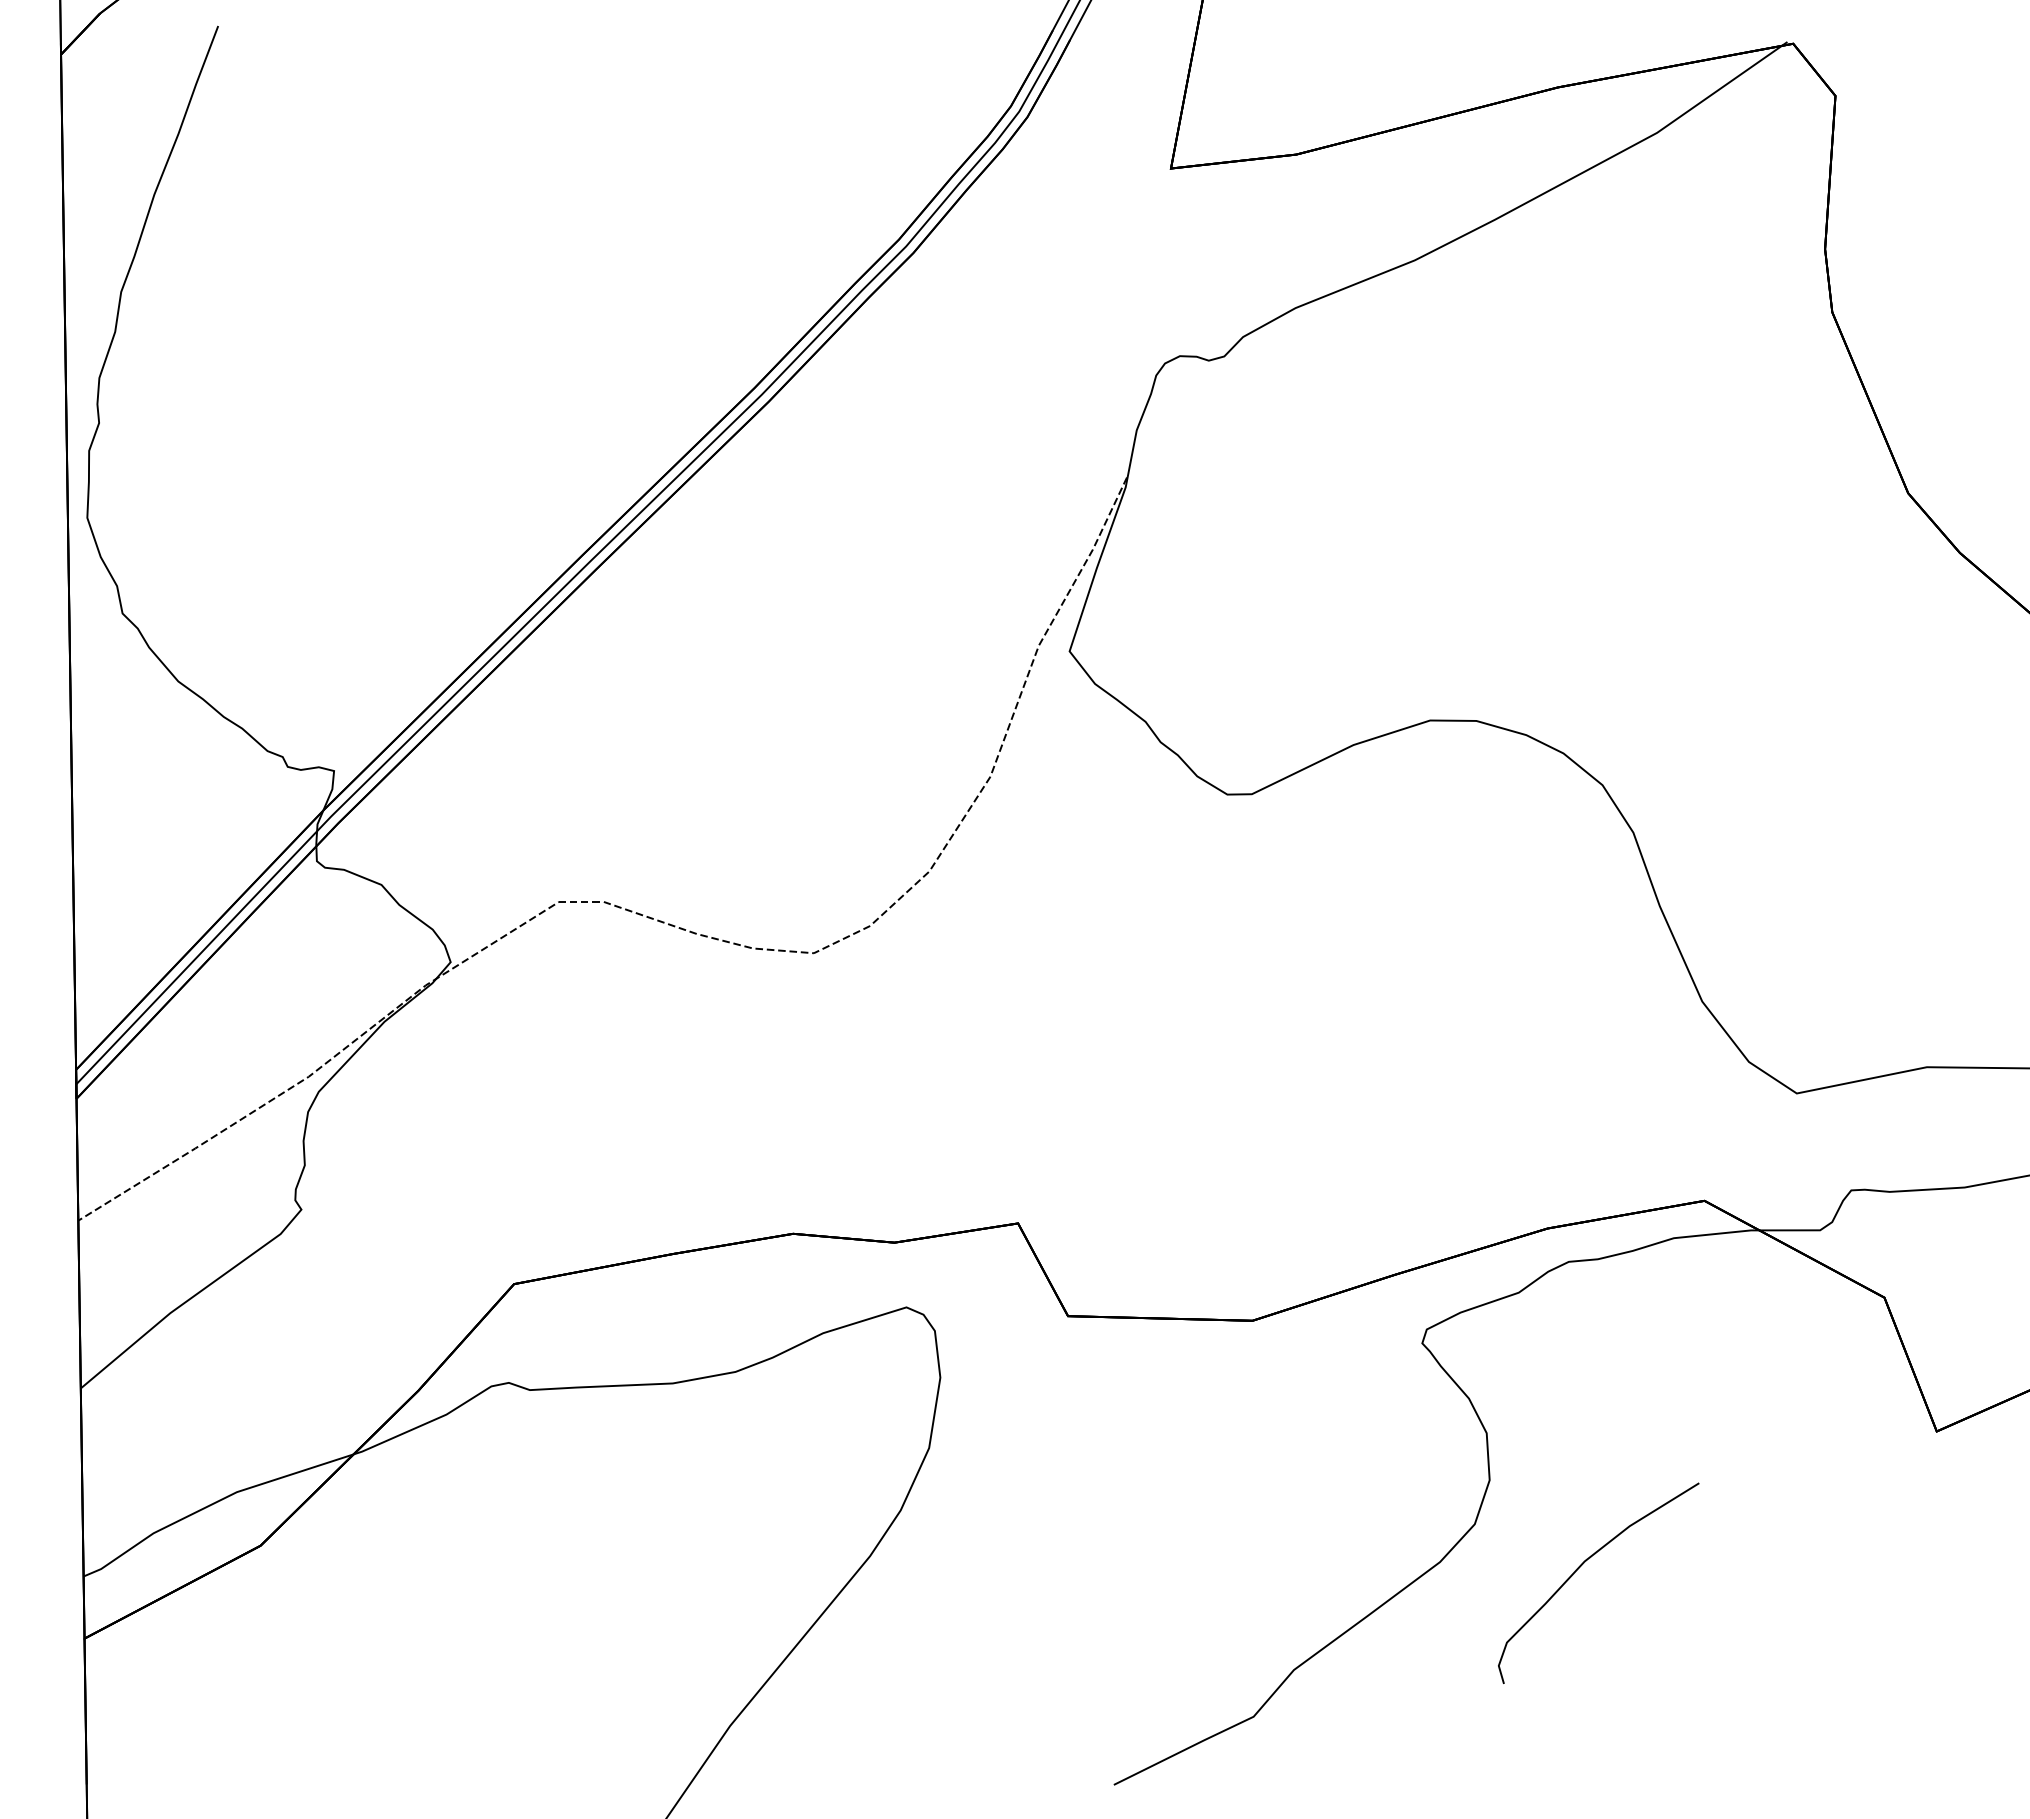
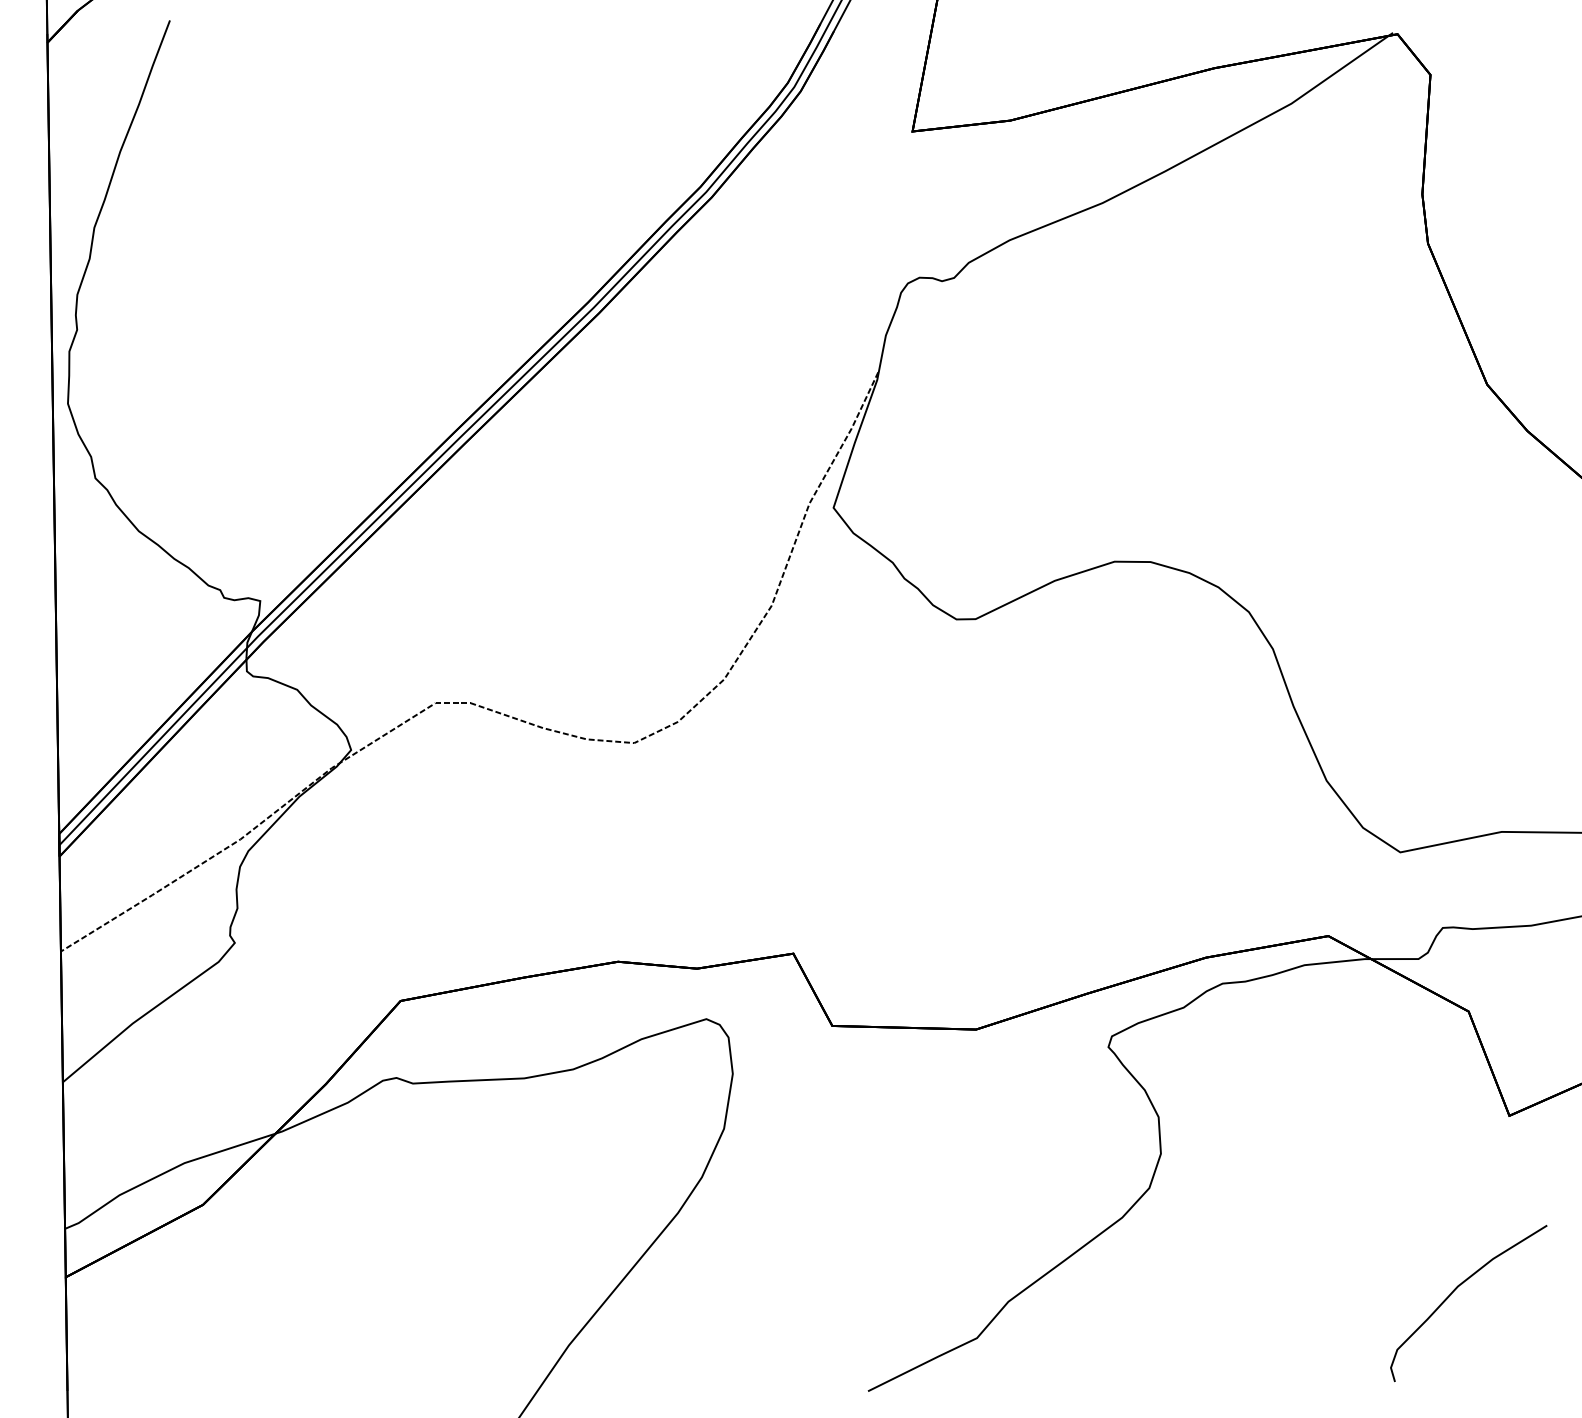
part: (1582, 1565) -> (1456, 1289), moved

